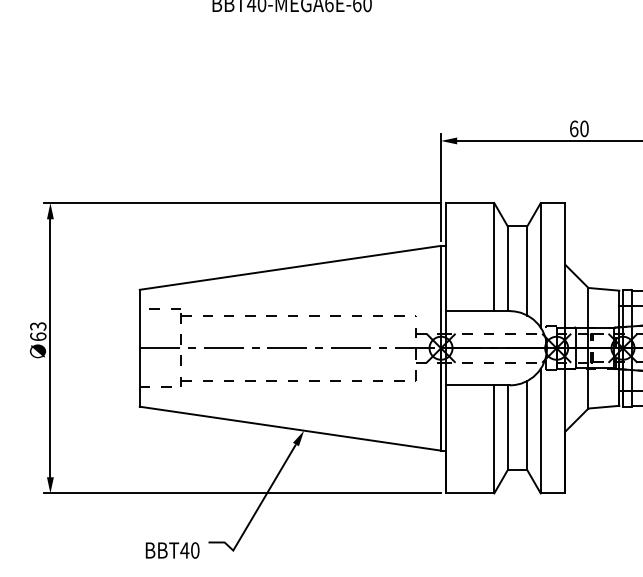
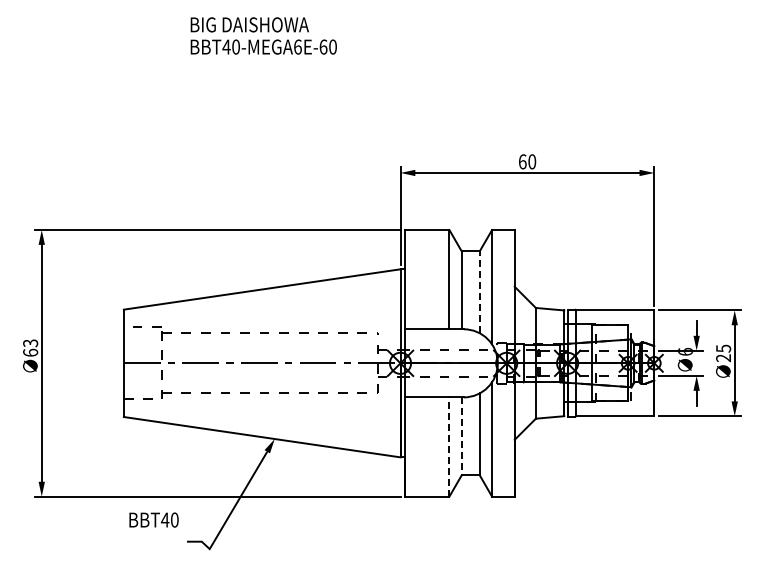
line: (527, 270) -> (479, 291), solid -> dashed
line: (507, 427) -> (461, 436), solid -> dashed
line: (494, 438) -> (449, 446), solid -> dashed
text: (172, 549) -> (153, 519), moved

